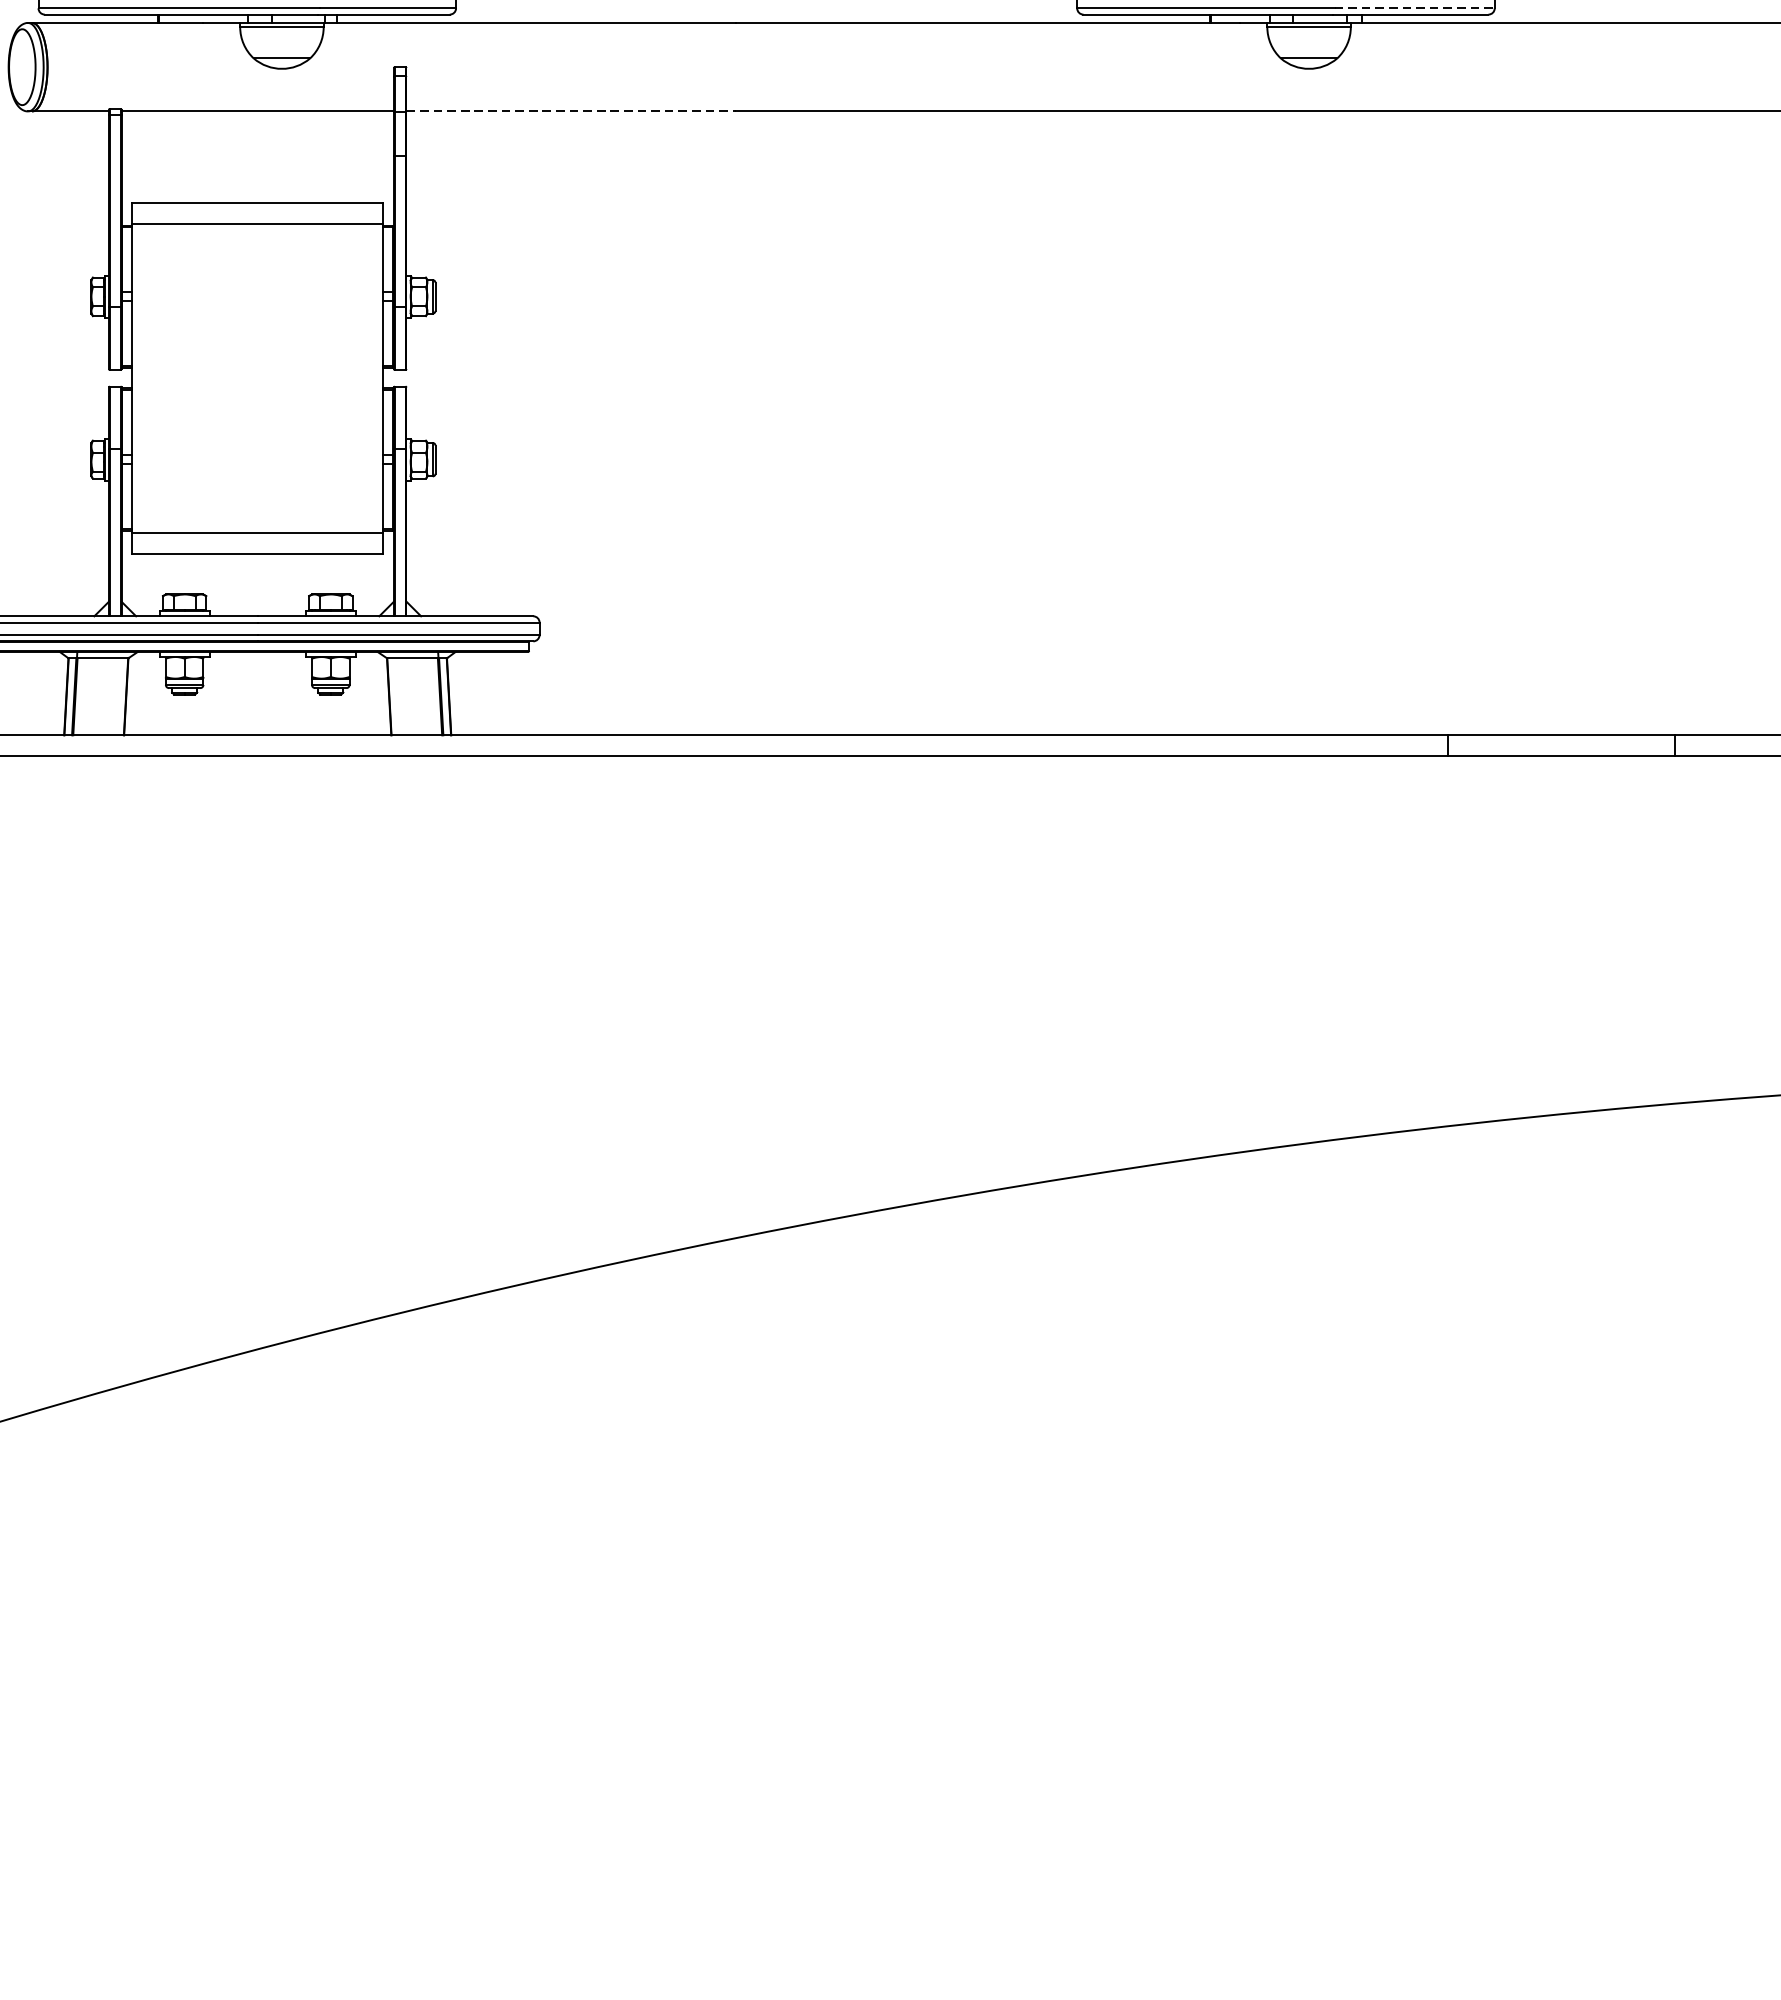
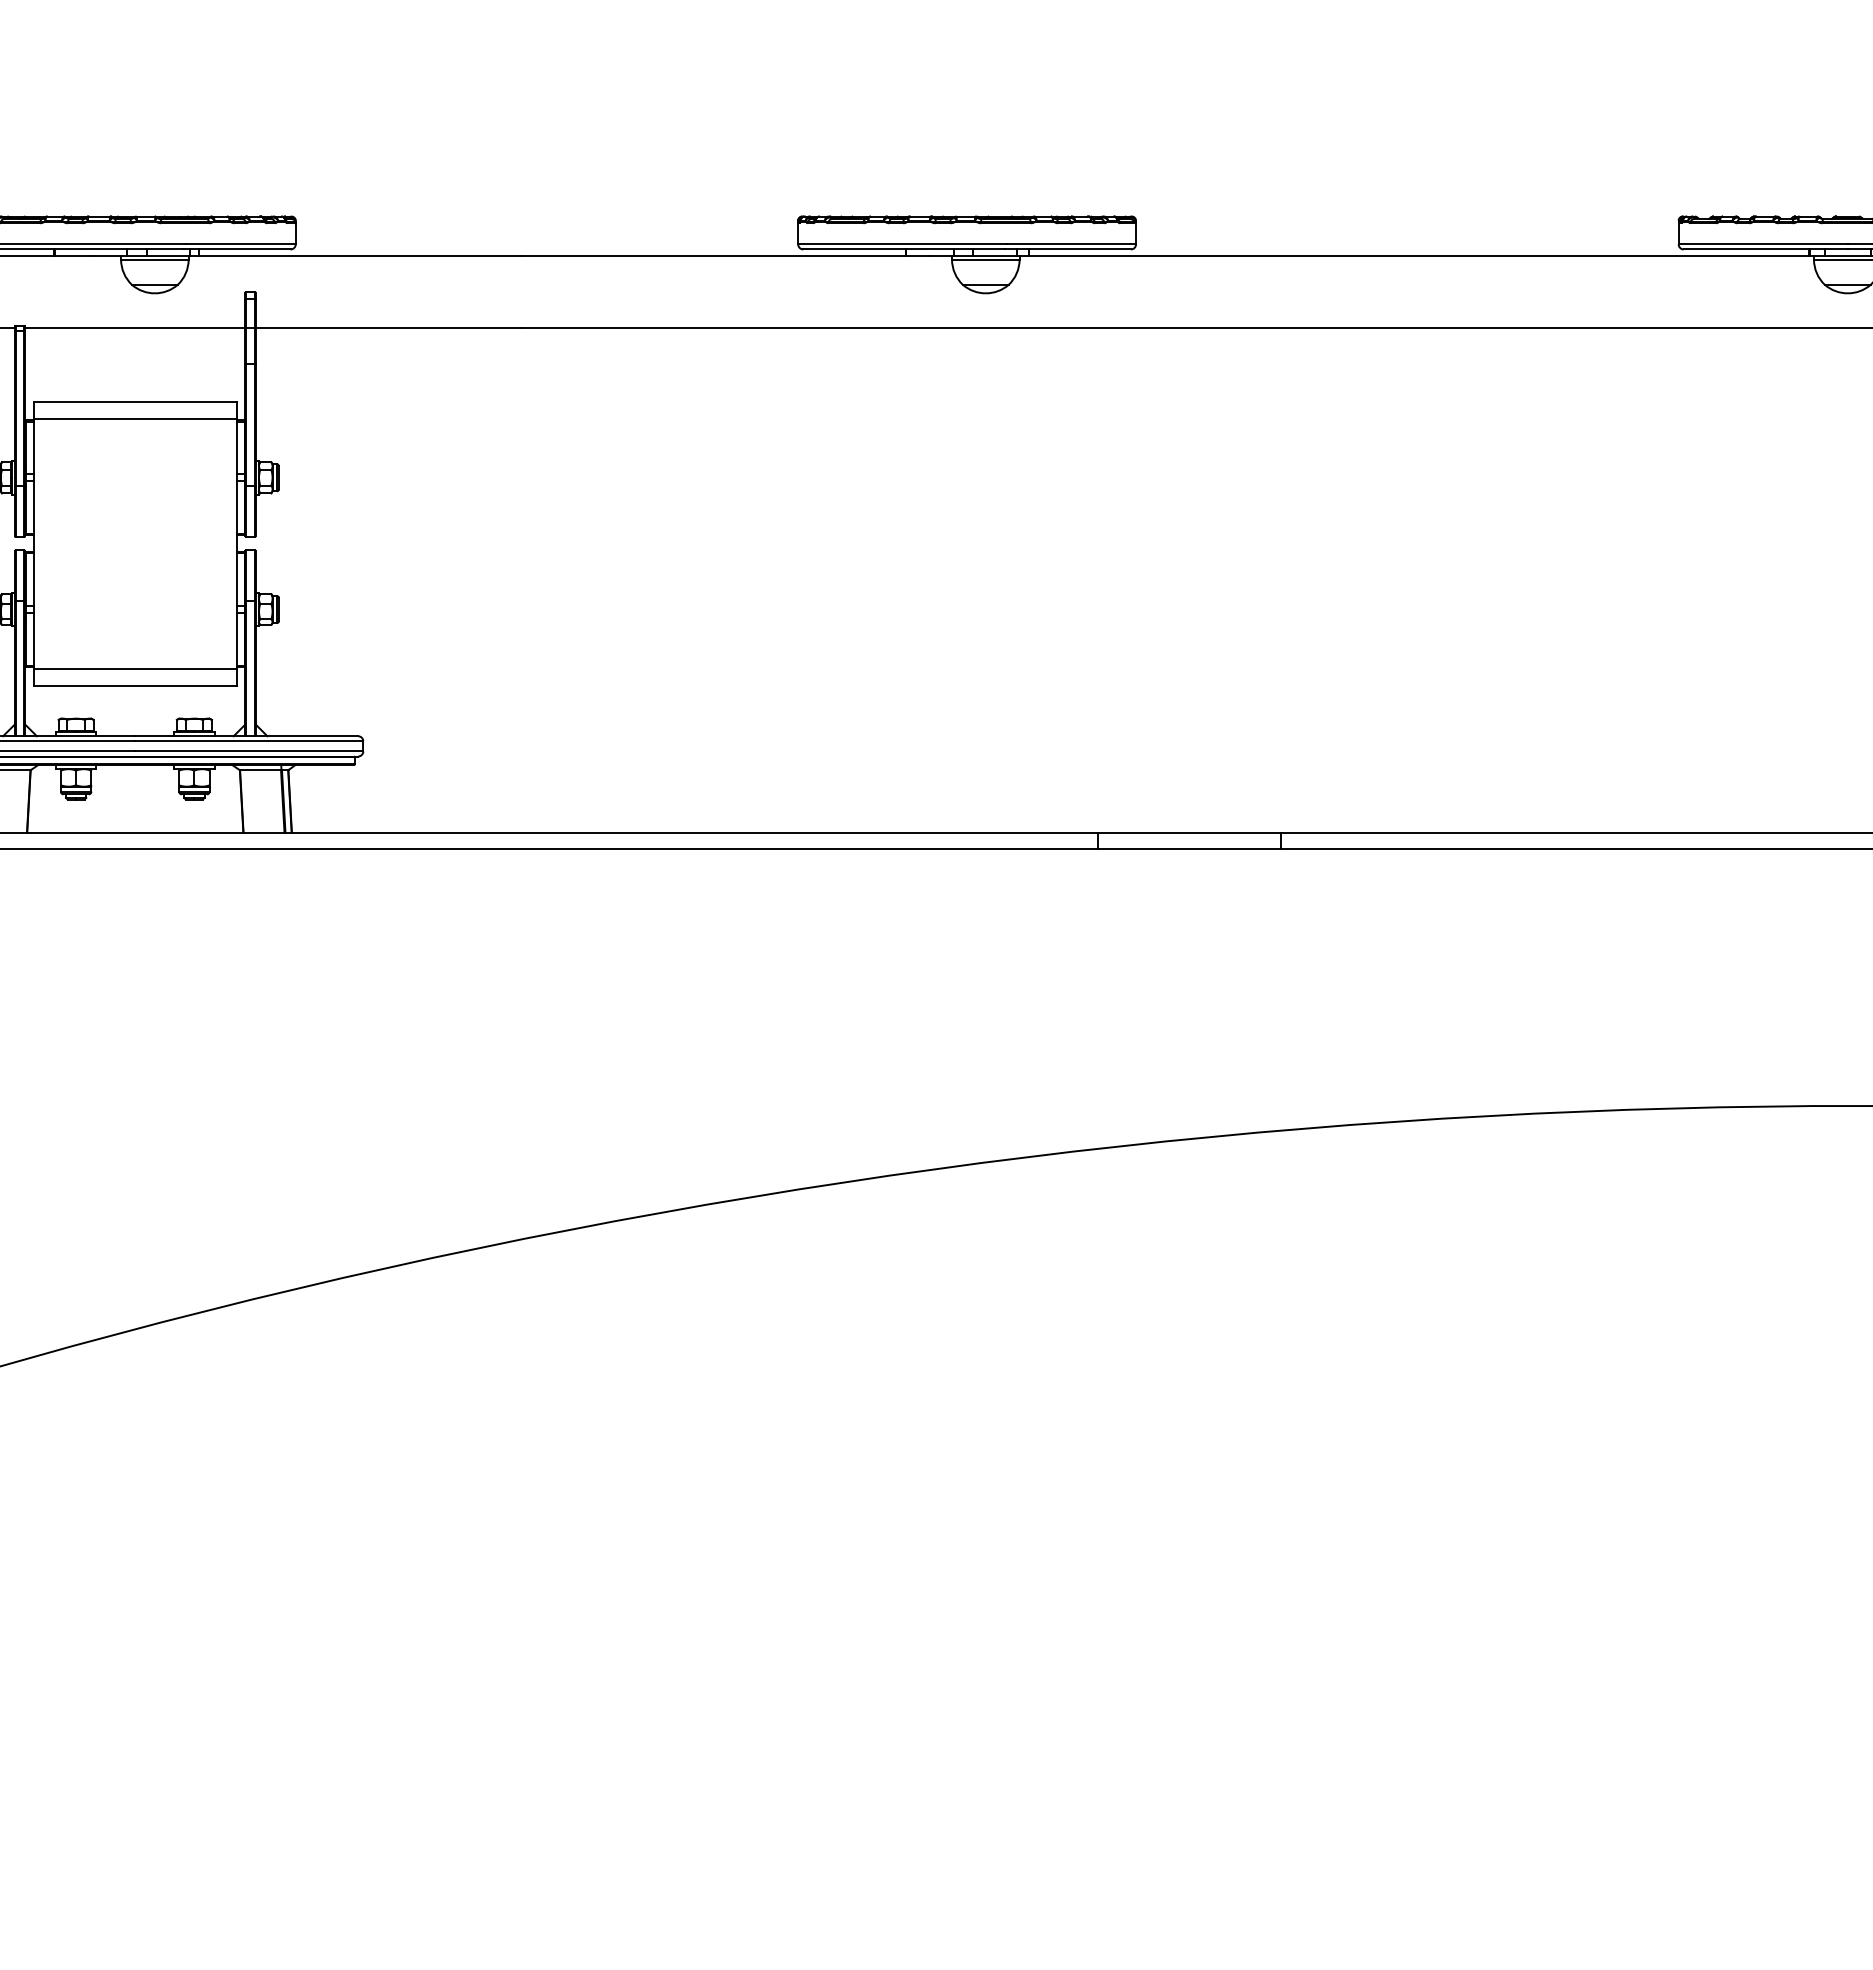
line: (1414, 8) -> (1071, 244), dashed -> solid
line: (571, 111) -> (389, 327), dashed -> solid

